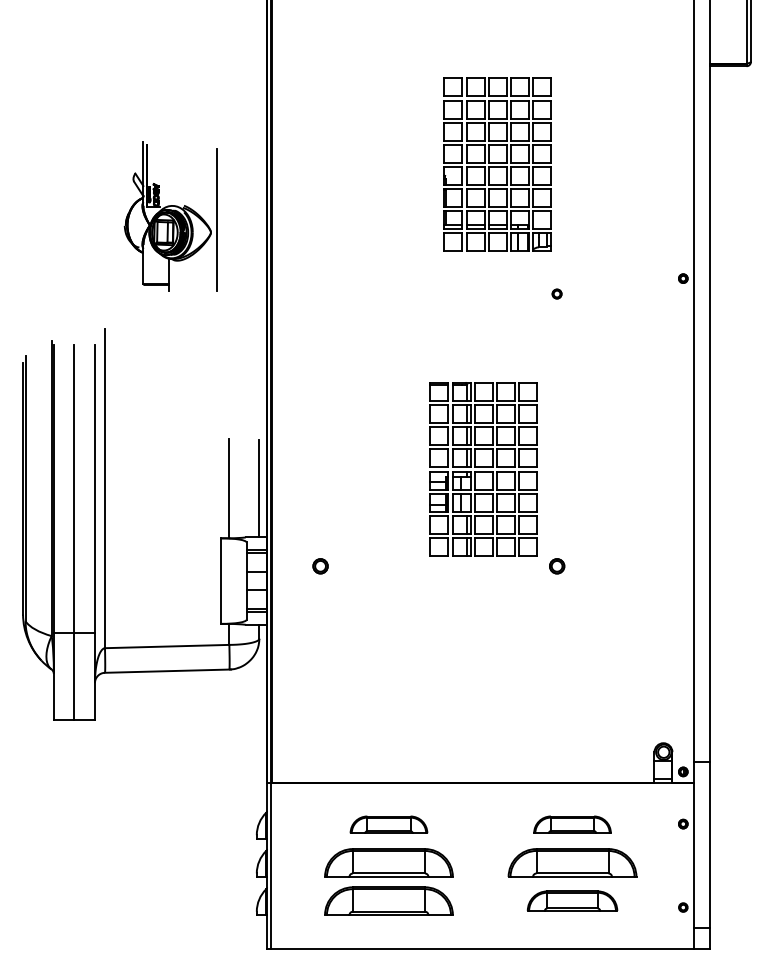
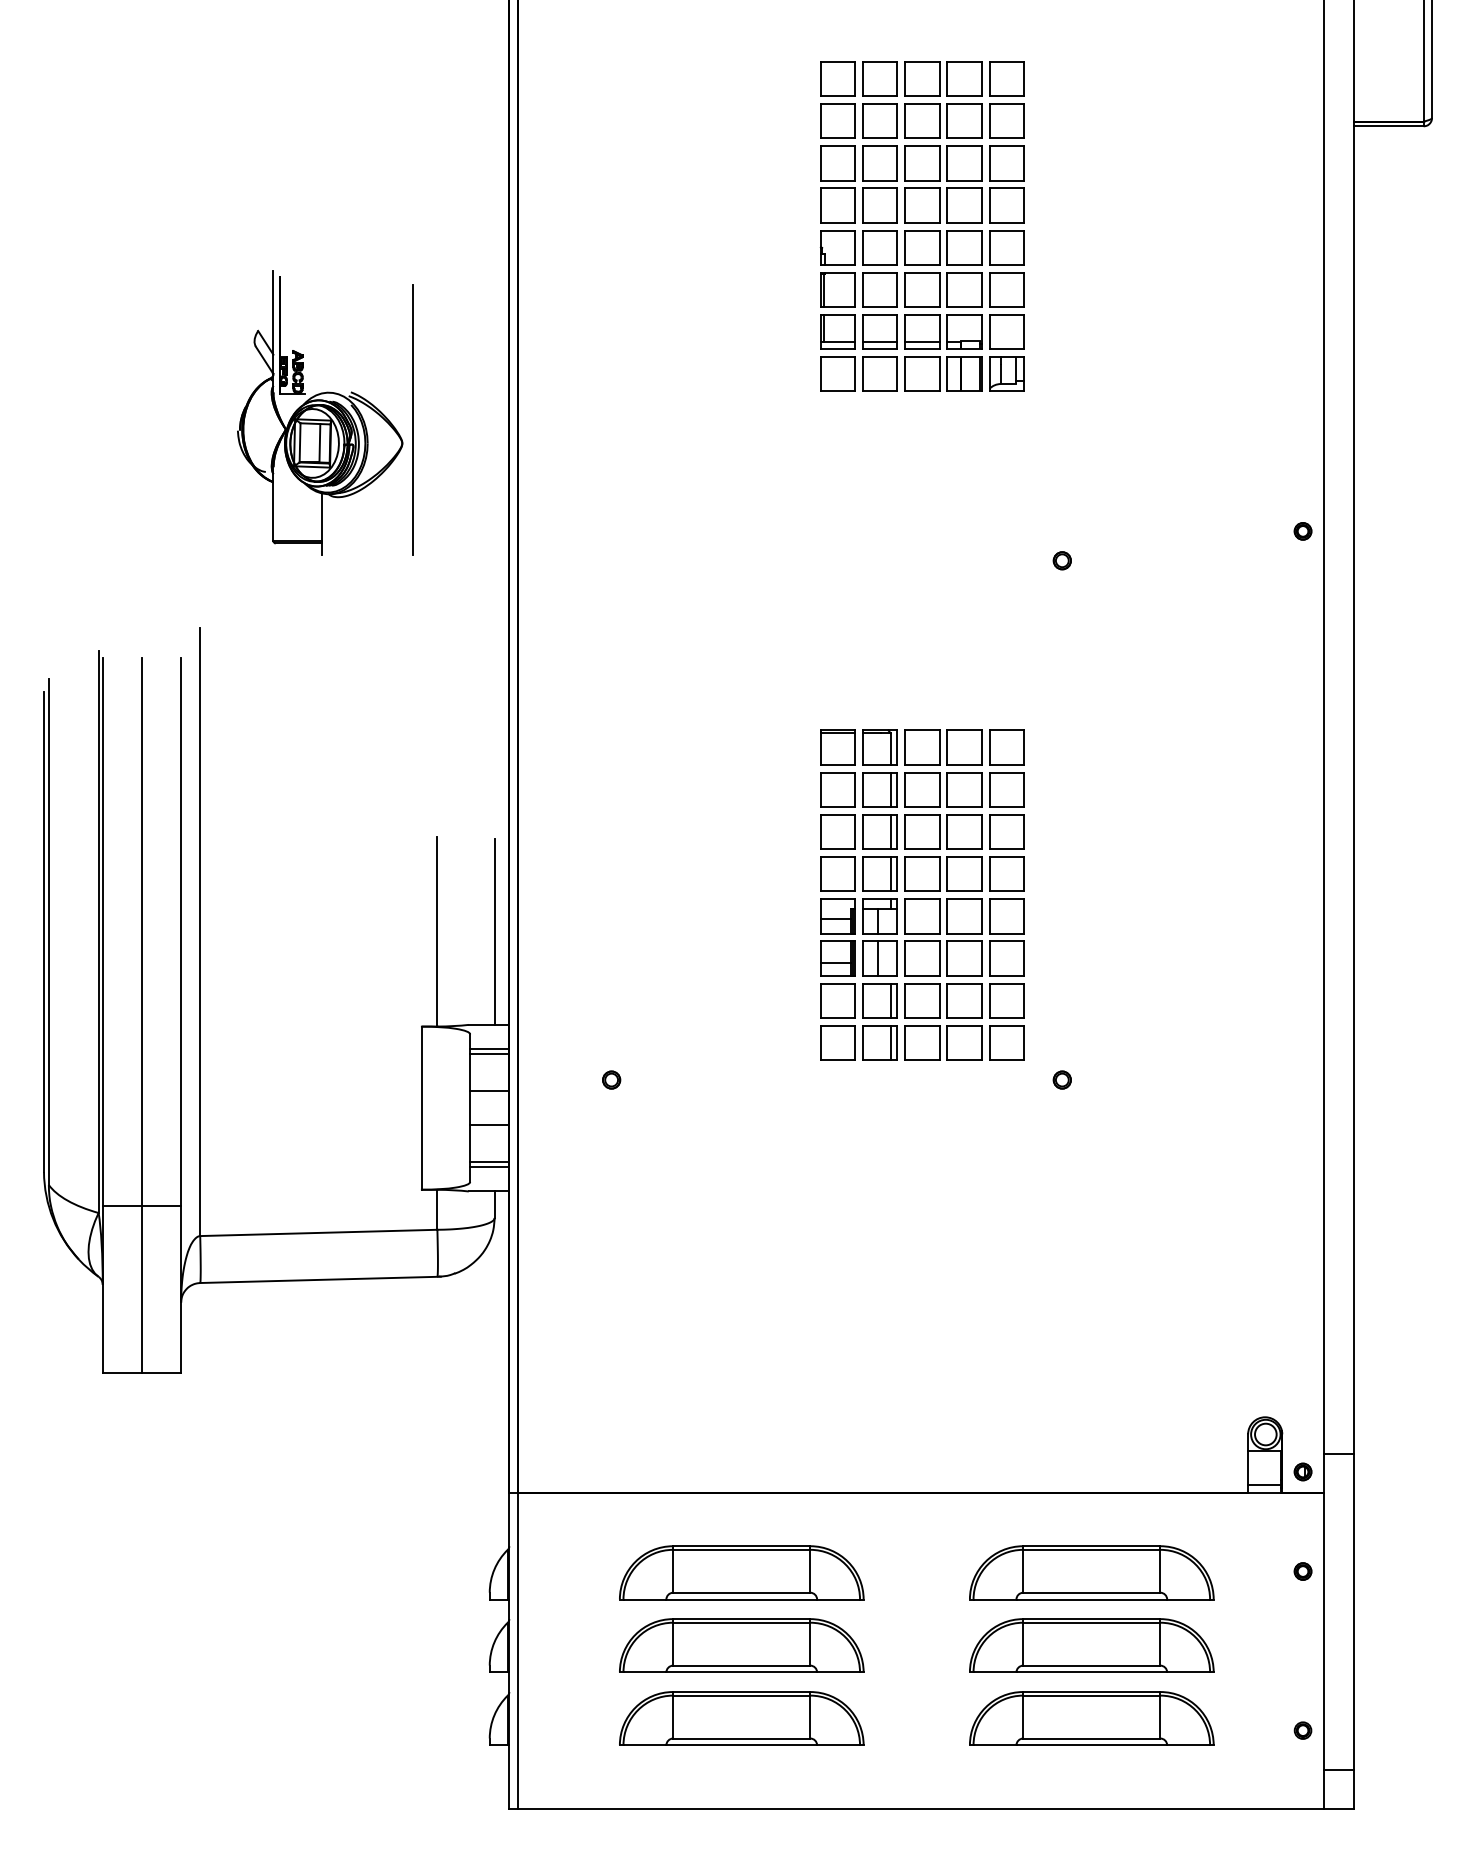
part: (497, 164) -> (922, 225), moved
part: (320, 566) -> (611, 1080), size x0.62
part: (556, 566) -> (1061, 1080), size x0.62
part: (388, 824) -> (740, 1572), size x1.67
part: (572, 824) -> (1091, 1572), size x1.67
part: (572, 900) -> (1091, 1717), size x1.43

